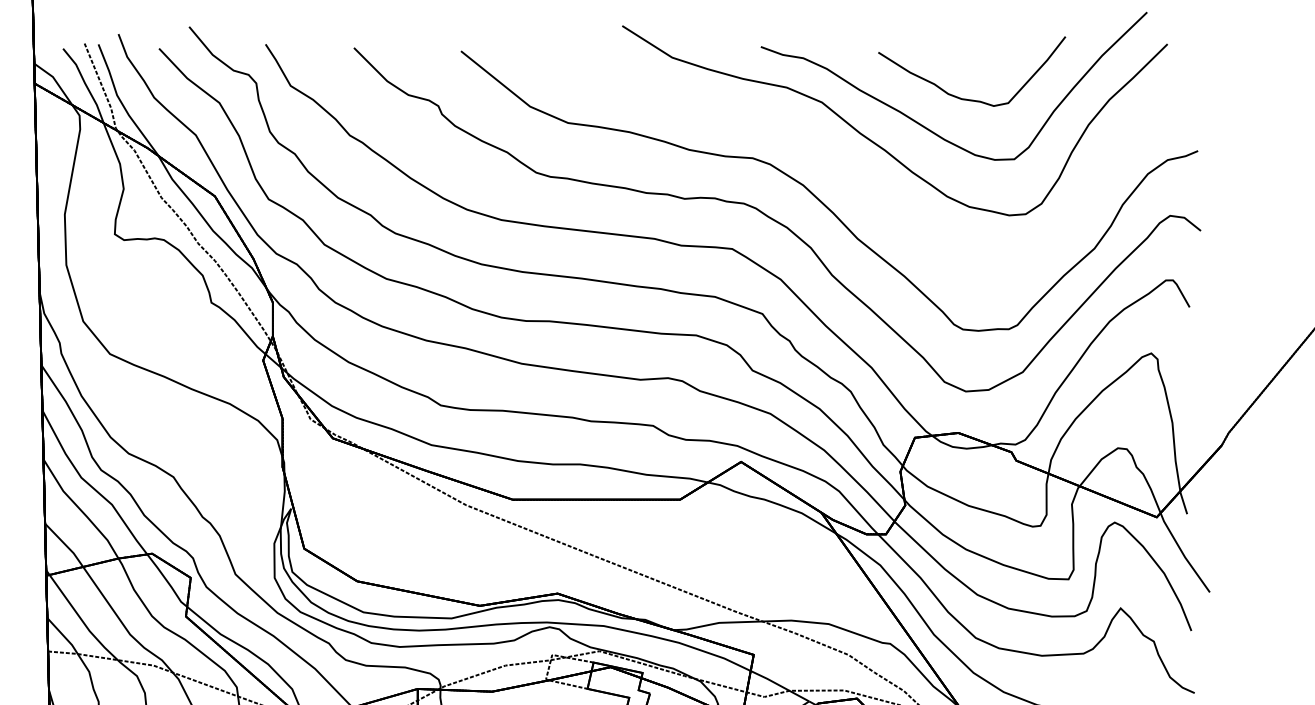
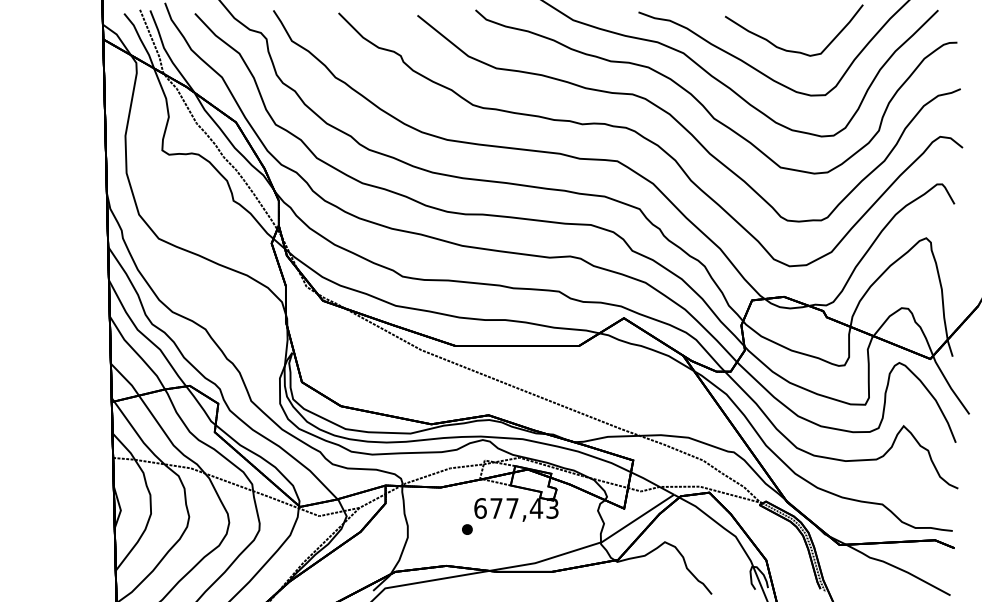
part: (849, 171) -> (703, 104), added

